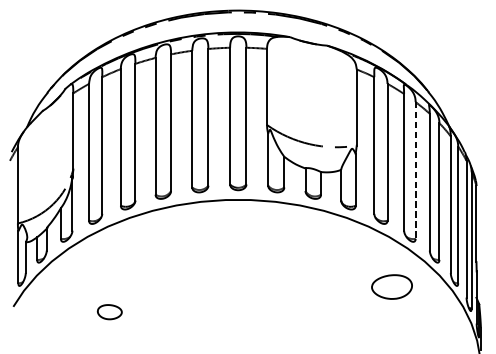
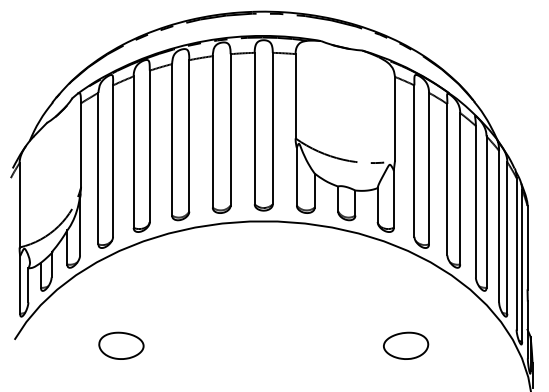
line: (415, 170) -> (460, 188), dashed -> solid
part: (392, 286) -> (406, 345), moved
part: (109, 311) -> (121, 345), size x1.67

